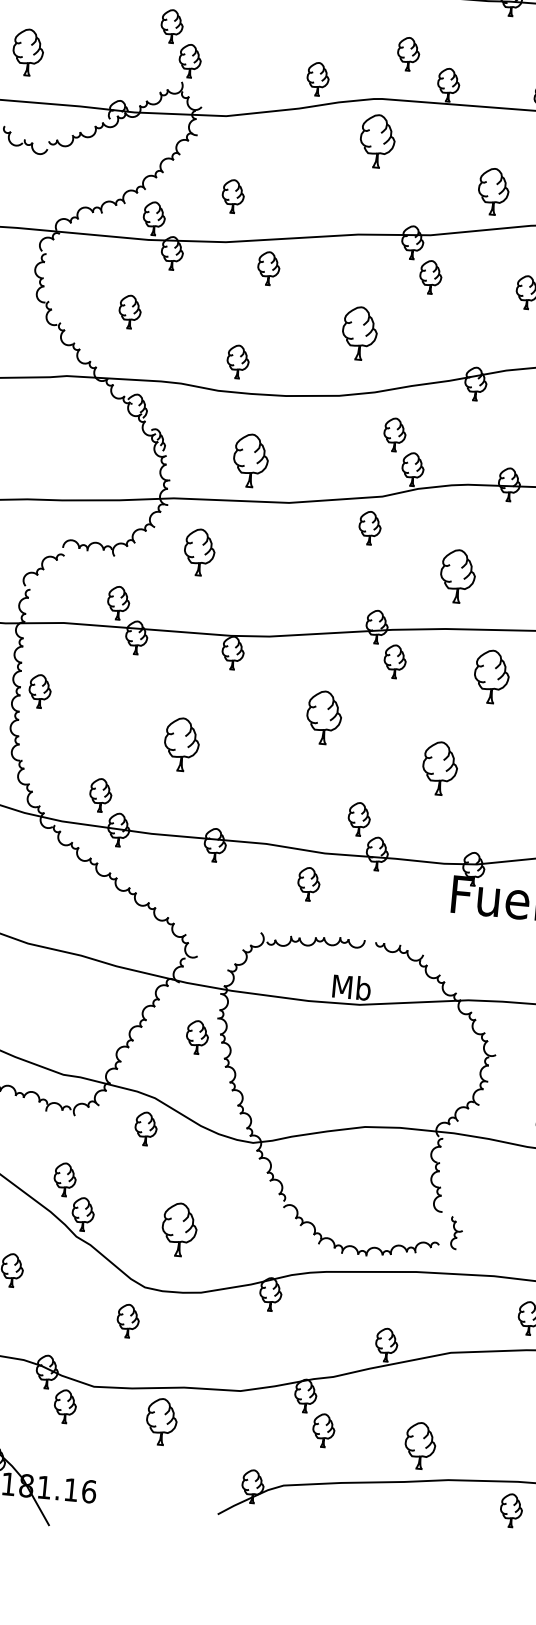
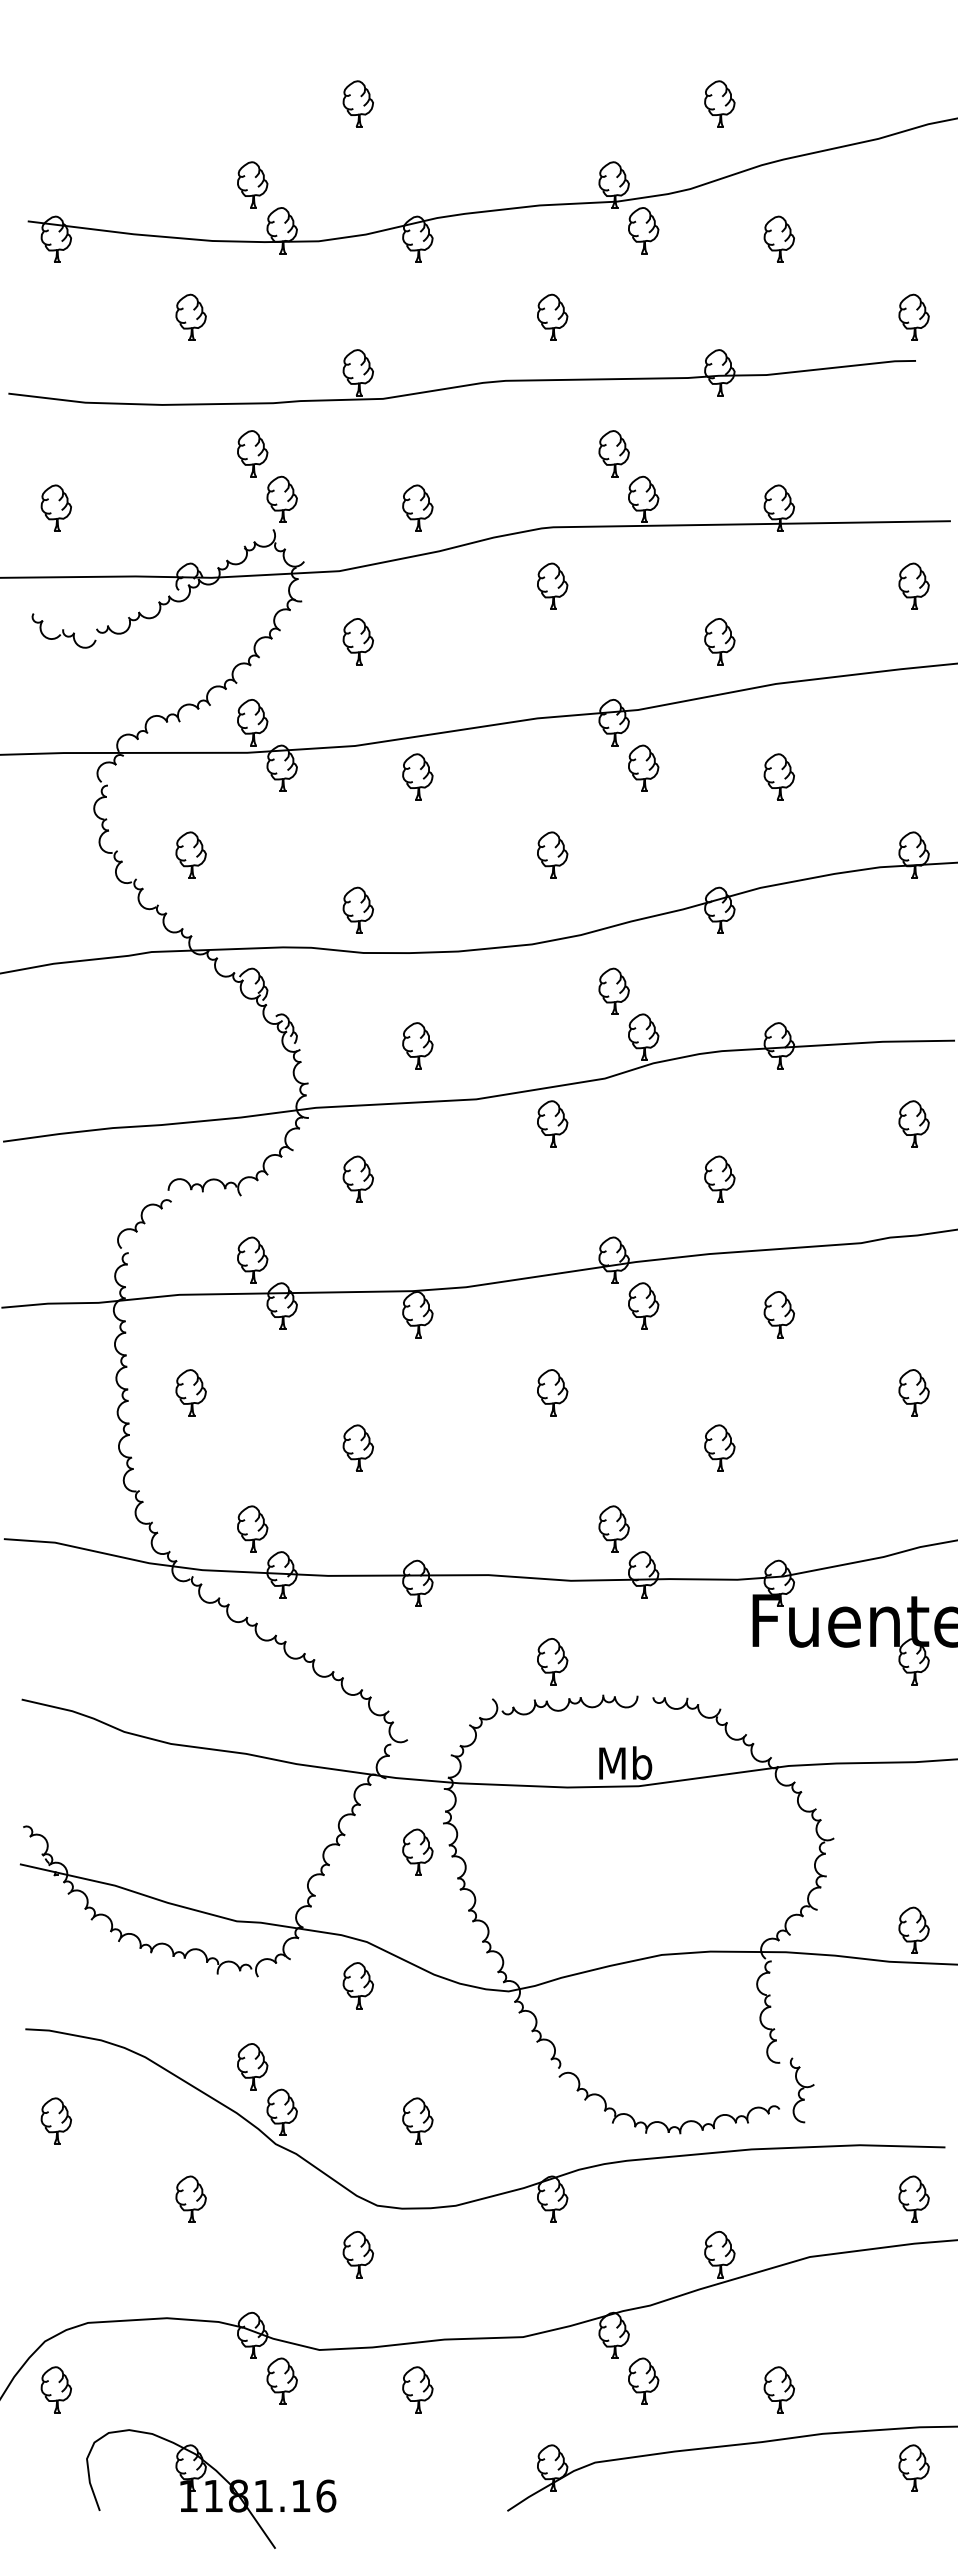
part: (27, 51) -> (55, 507), size x0.71
part: (408, 53) -> (613, 453), moved
part: (317, 78) -> (417, 507), moved
part: (377, 140) -> (552, 585), size x0.62
part: (493, 191) -> (719, 641), size x0.71
part: (232, 196) -> (357, 641), moved
part: (129, 311) -> (190, 854), moved
part: (359, 332) -> (552, 854), size x0.62
part: (237, 361) -> (357, 909), moved
part: (250, 460) -> (417, 1045), size x0.62
part: (369, 527) -> (552, 1123), moved
part: (198, 551) -> (357, 1178), size x0.71
part: (457, 575) -> (719, 1178), size x0.62
part: (490, 676) -> (778, 1314), size x0.62
part: (39, 691) -> (190, 1392), moved
part: (324, 717) -> (552, 1392), size x0.62
part: (181, 743) -> (357, 1447), size x0.62
part: (439, 767) -> (719, 1447), size x0.62
part: (308, 884) -> (552, 1661), moved
part: (179, 1229) -> (417, 2120), size x0.62
part: (455, 1233) -> (801, 2090), size x1.43
part: (161, 1421) -> (417, 2389), size x0.71
part: (419, 1445) -> (778, 2389), size x0.71

